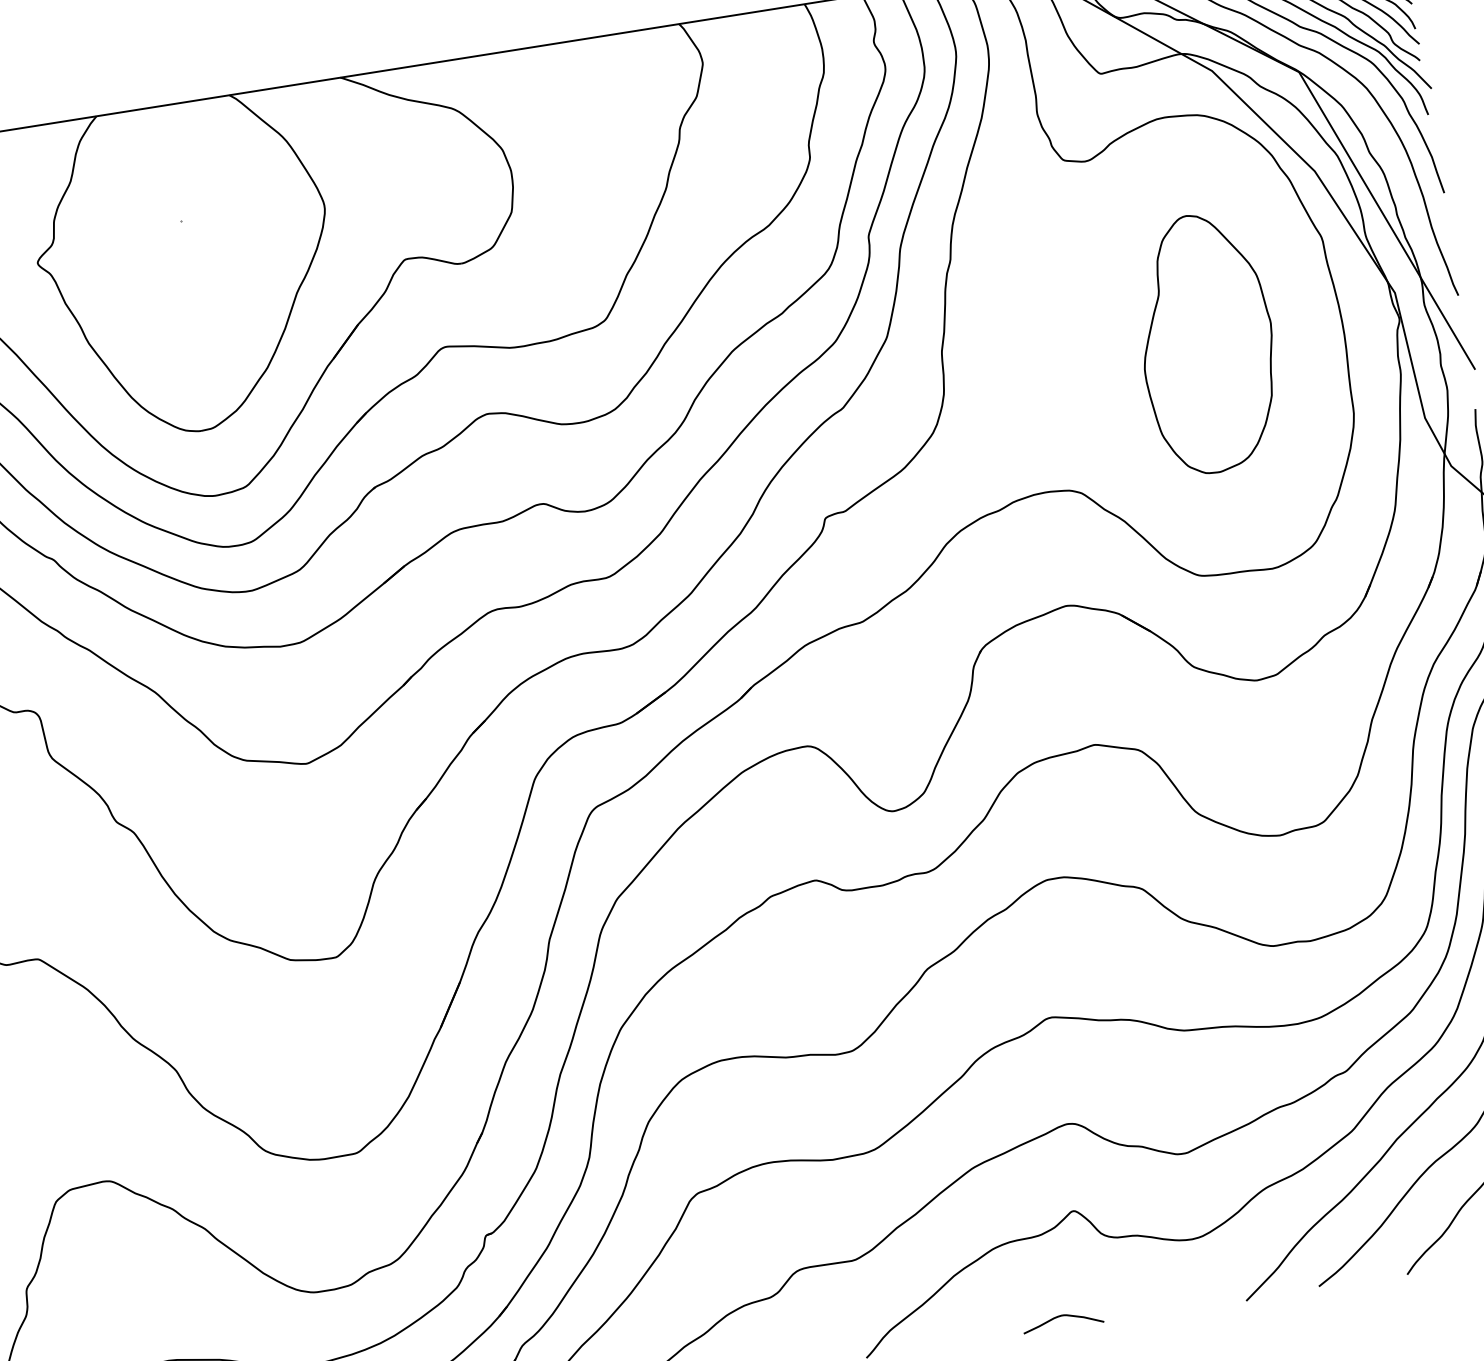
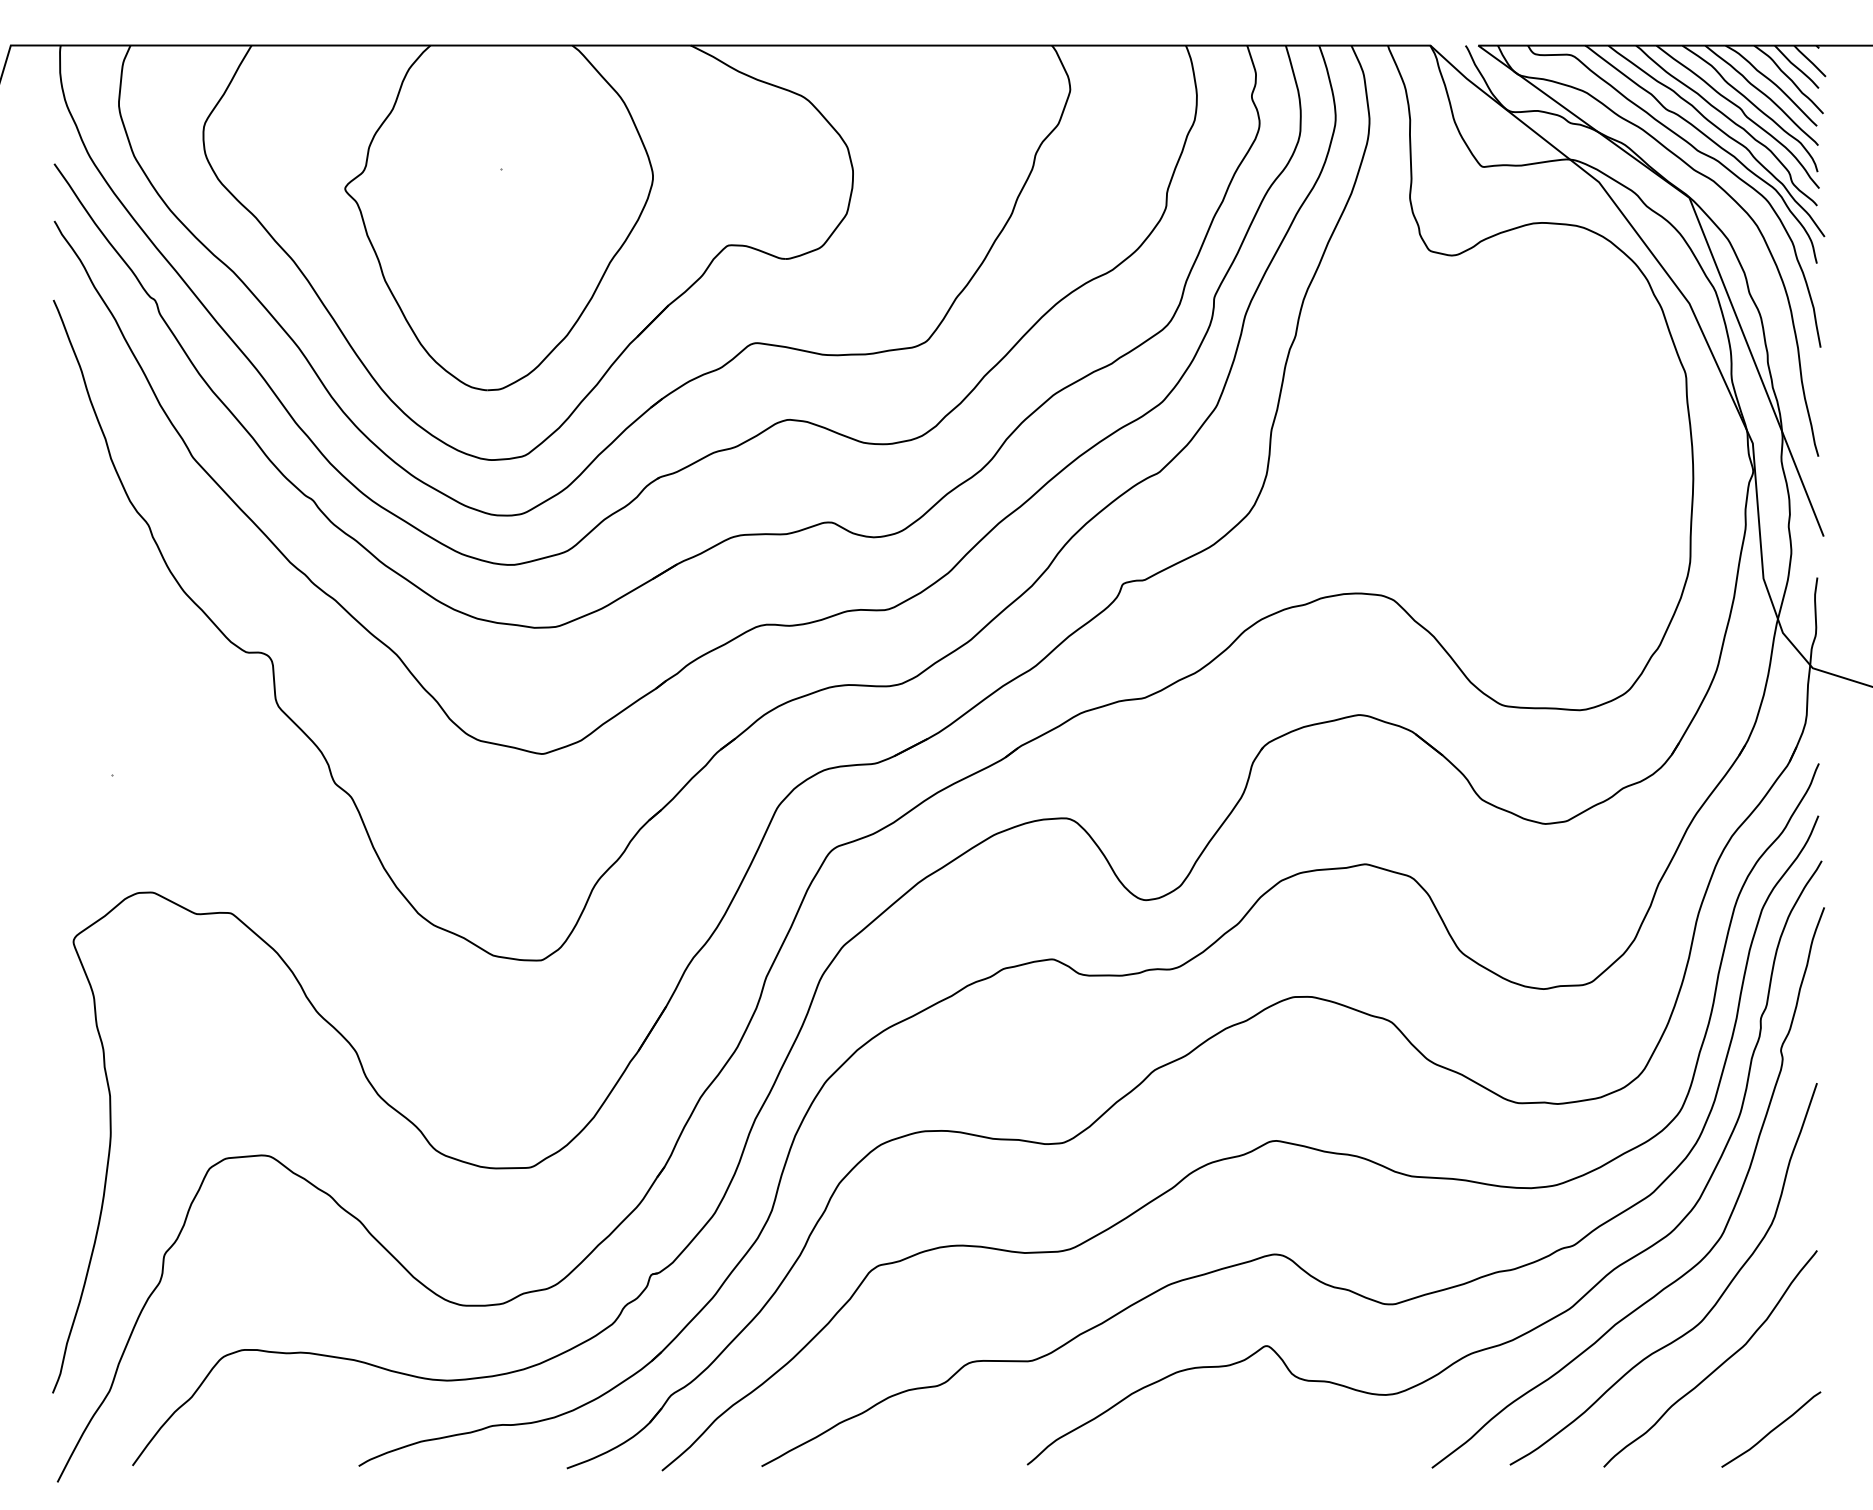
part: (1206, 343) -> (1548, 464), removed
curve: (1059, 1317) -> (1234, 1454), removed

